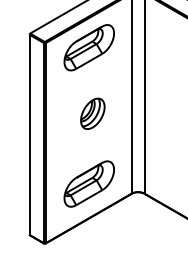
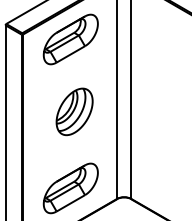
part: (92, 113) -> (74, 111), size x1.4

